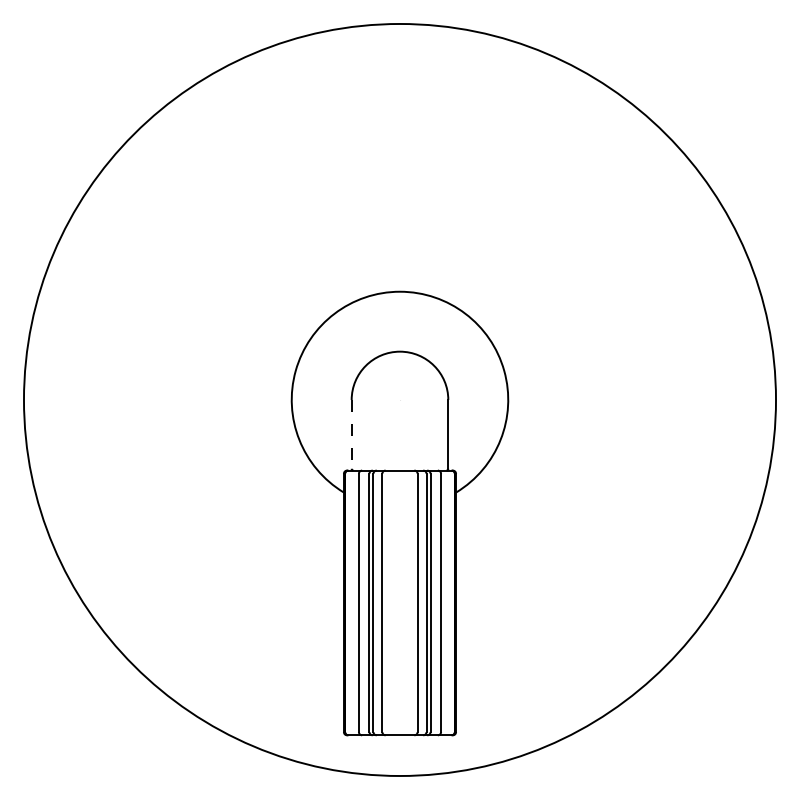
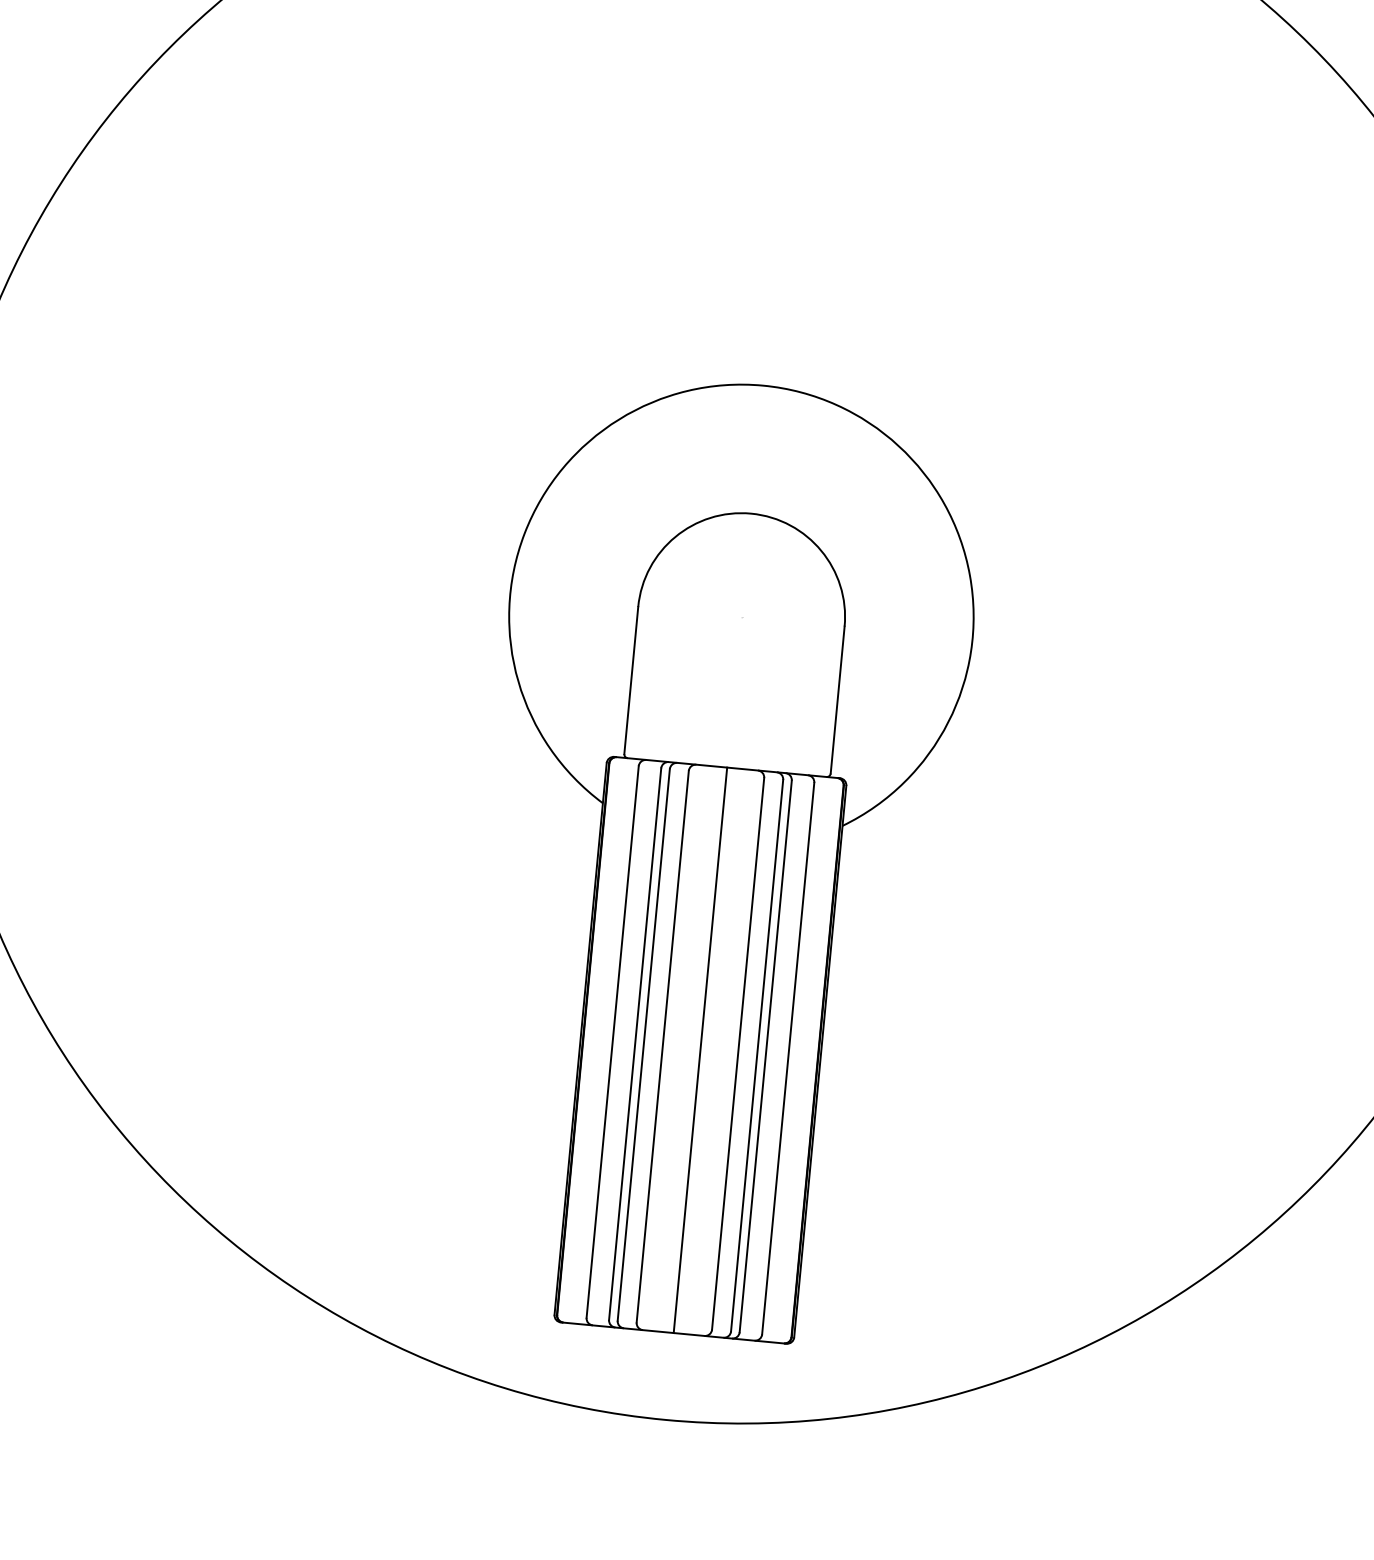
line: (351, 434) -> (630, 680), dashed -> solid
line: (400, 602) -> (701, 1049), added

